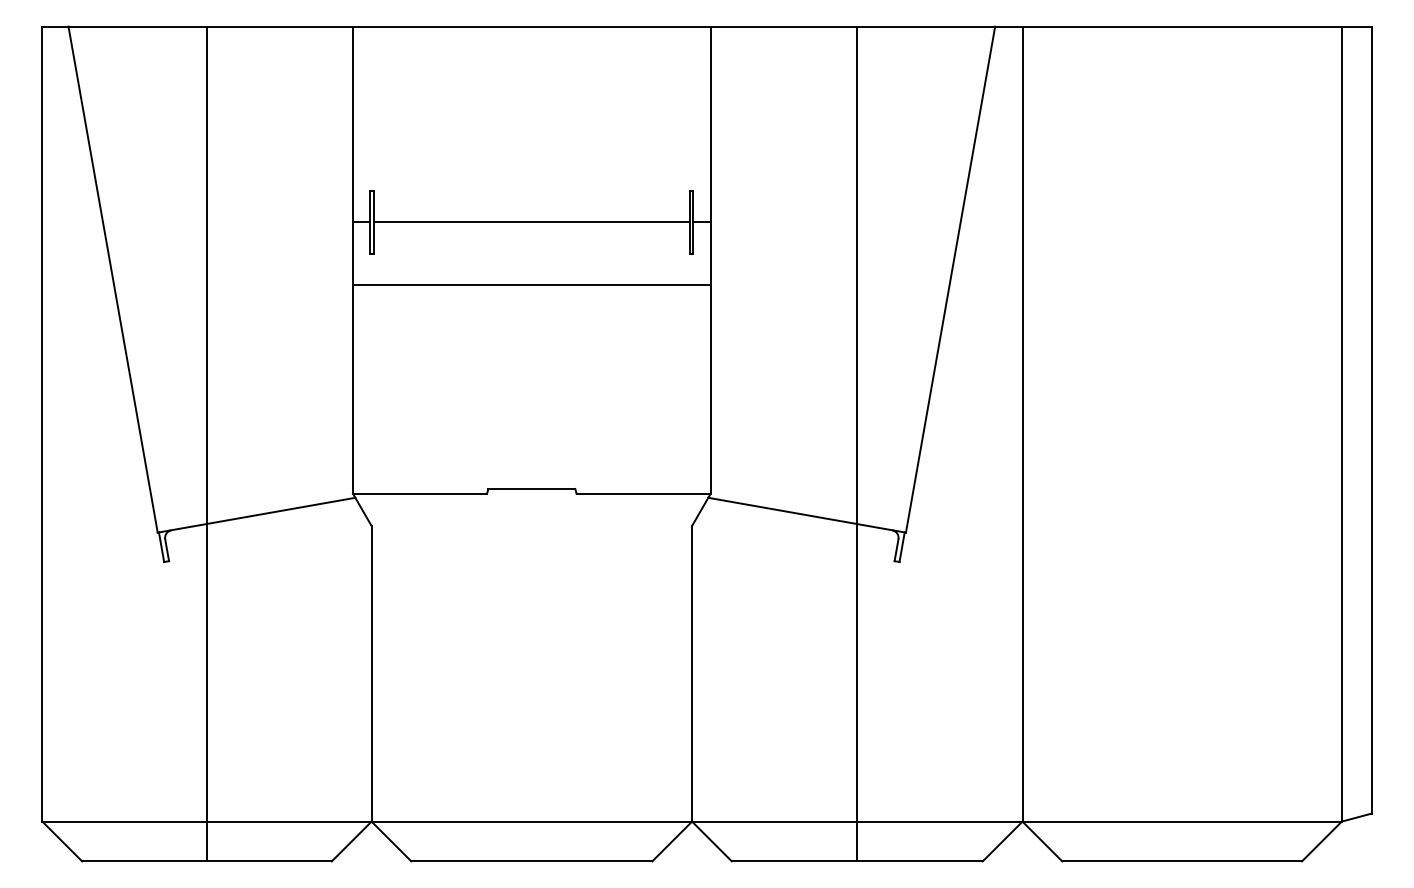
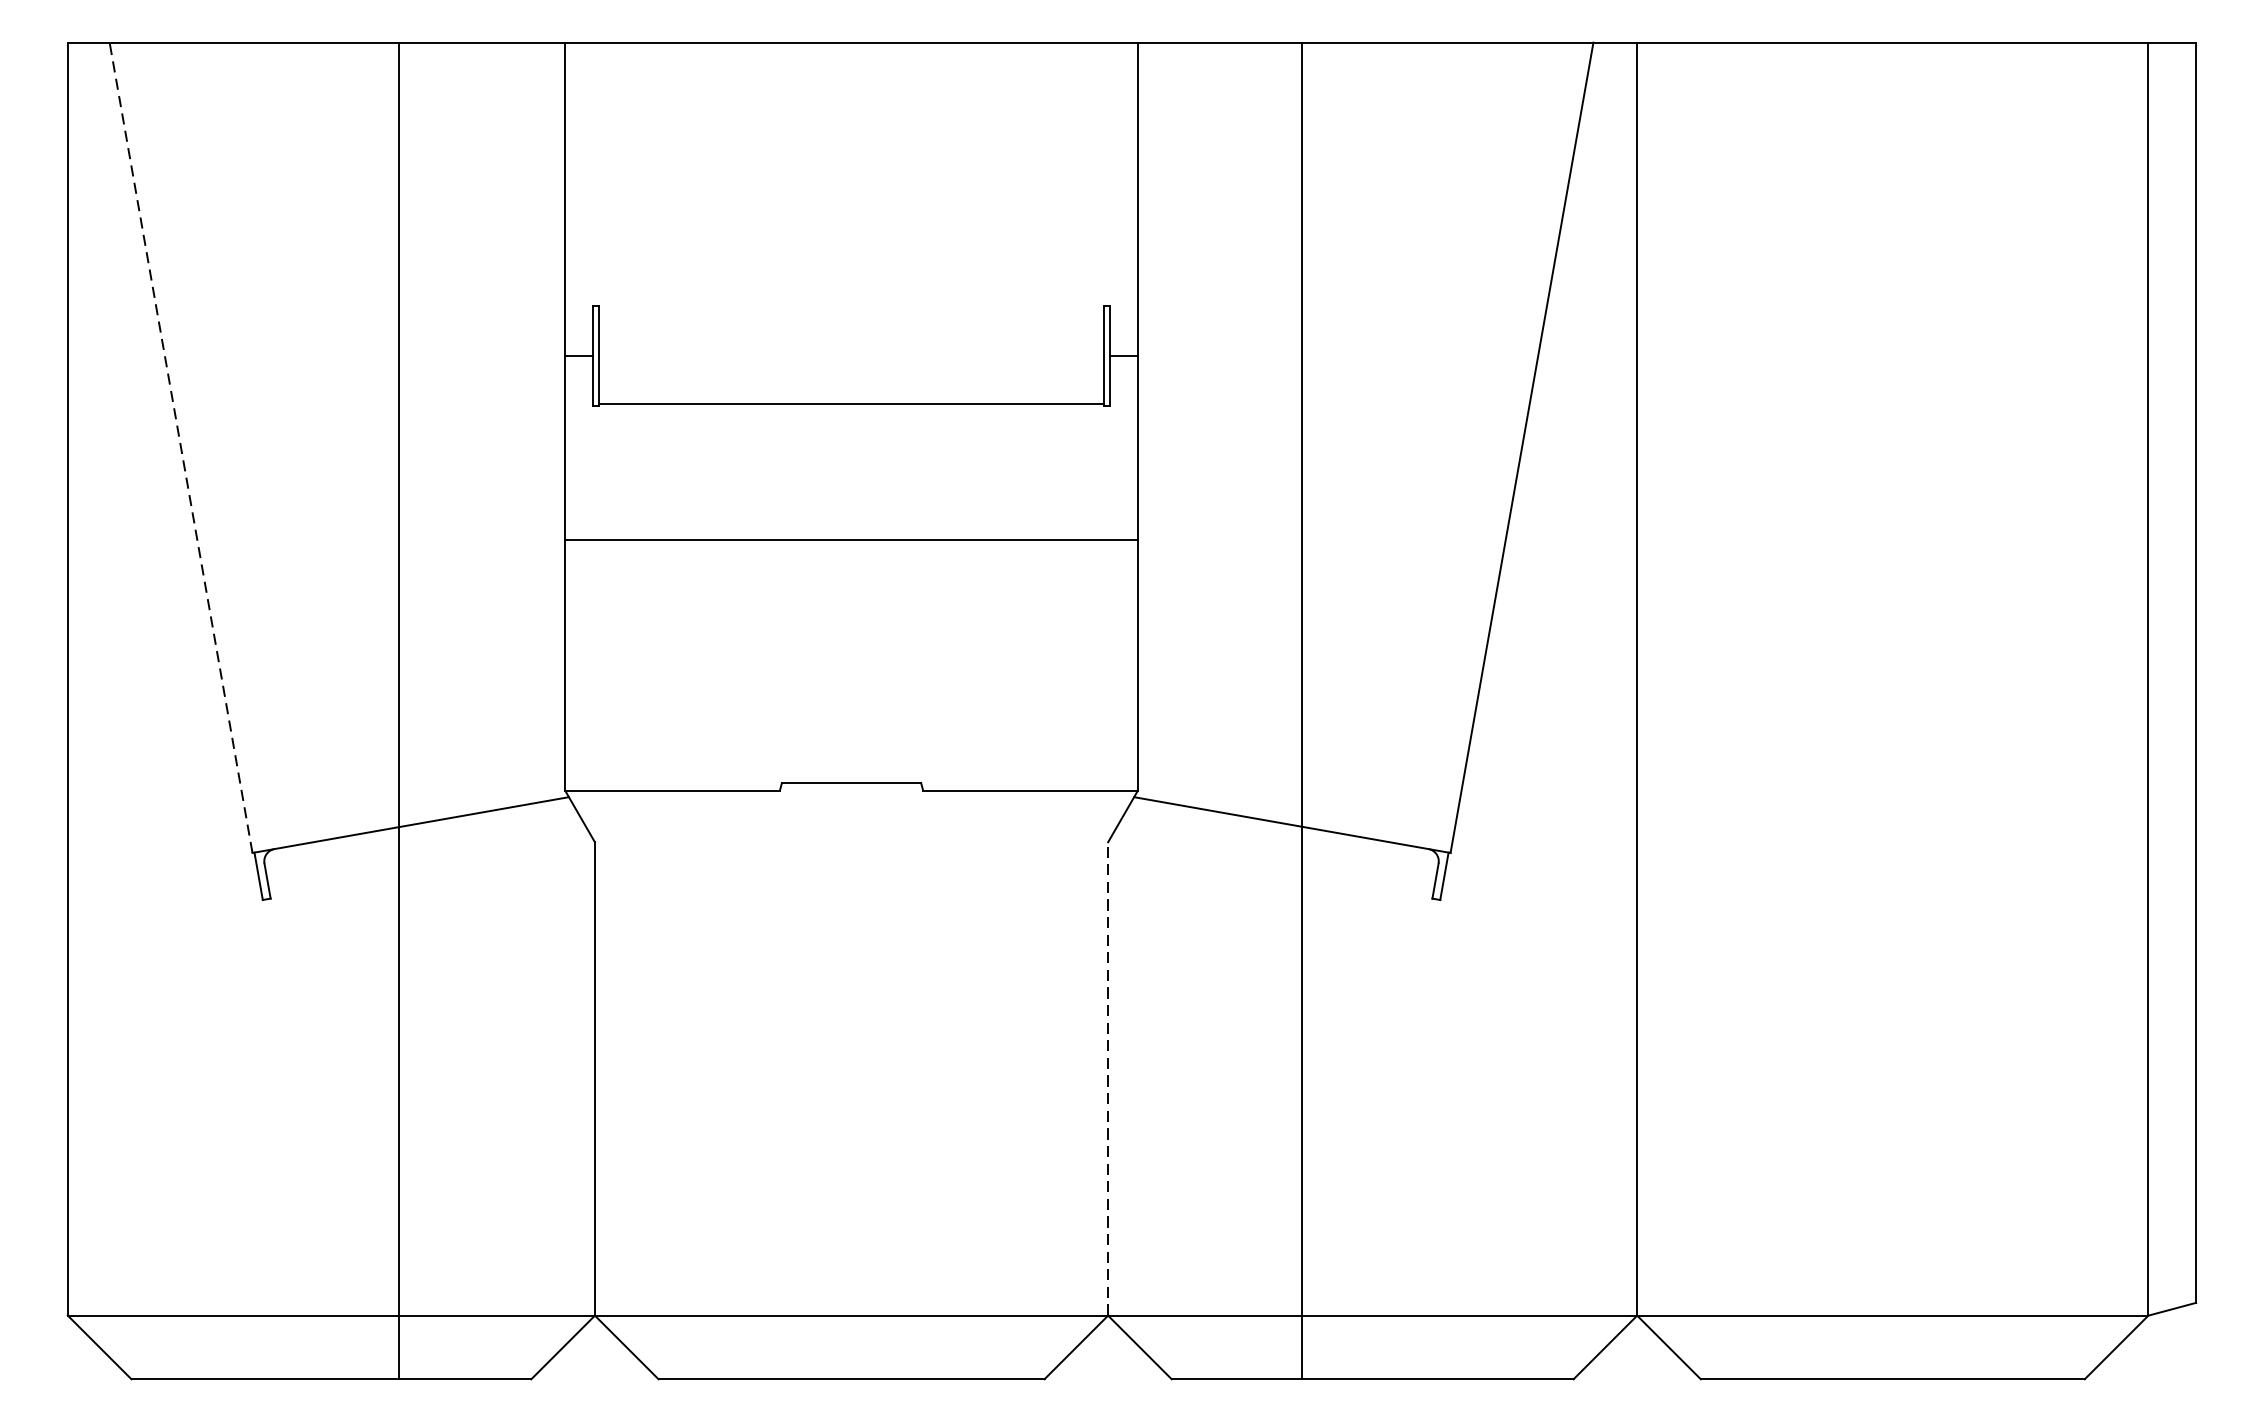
line: (531, 222) -> (850, 404), moved
line: (113, 279) -> (181, 447), solid -> dashed
line: (531, 284) -> (850, 538), moved
line: (207, 443) -> (399, 710), moved
line: (857, 443) -> (1302, 710), moved
line: (692, 673) -> (1108, 1078), solid -> dashed

